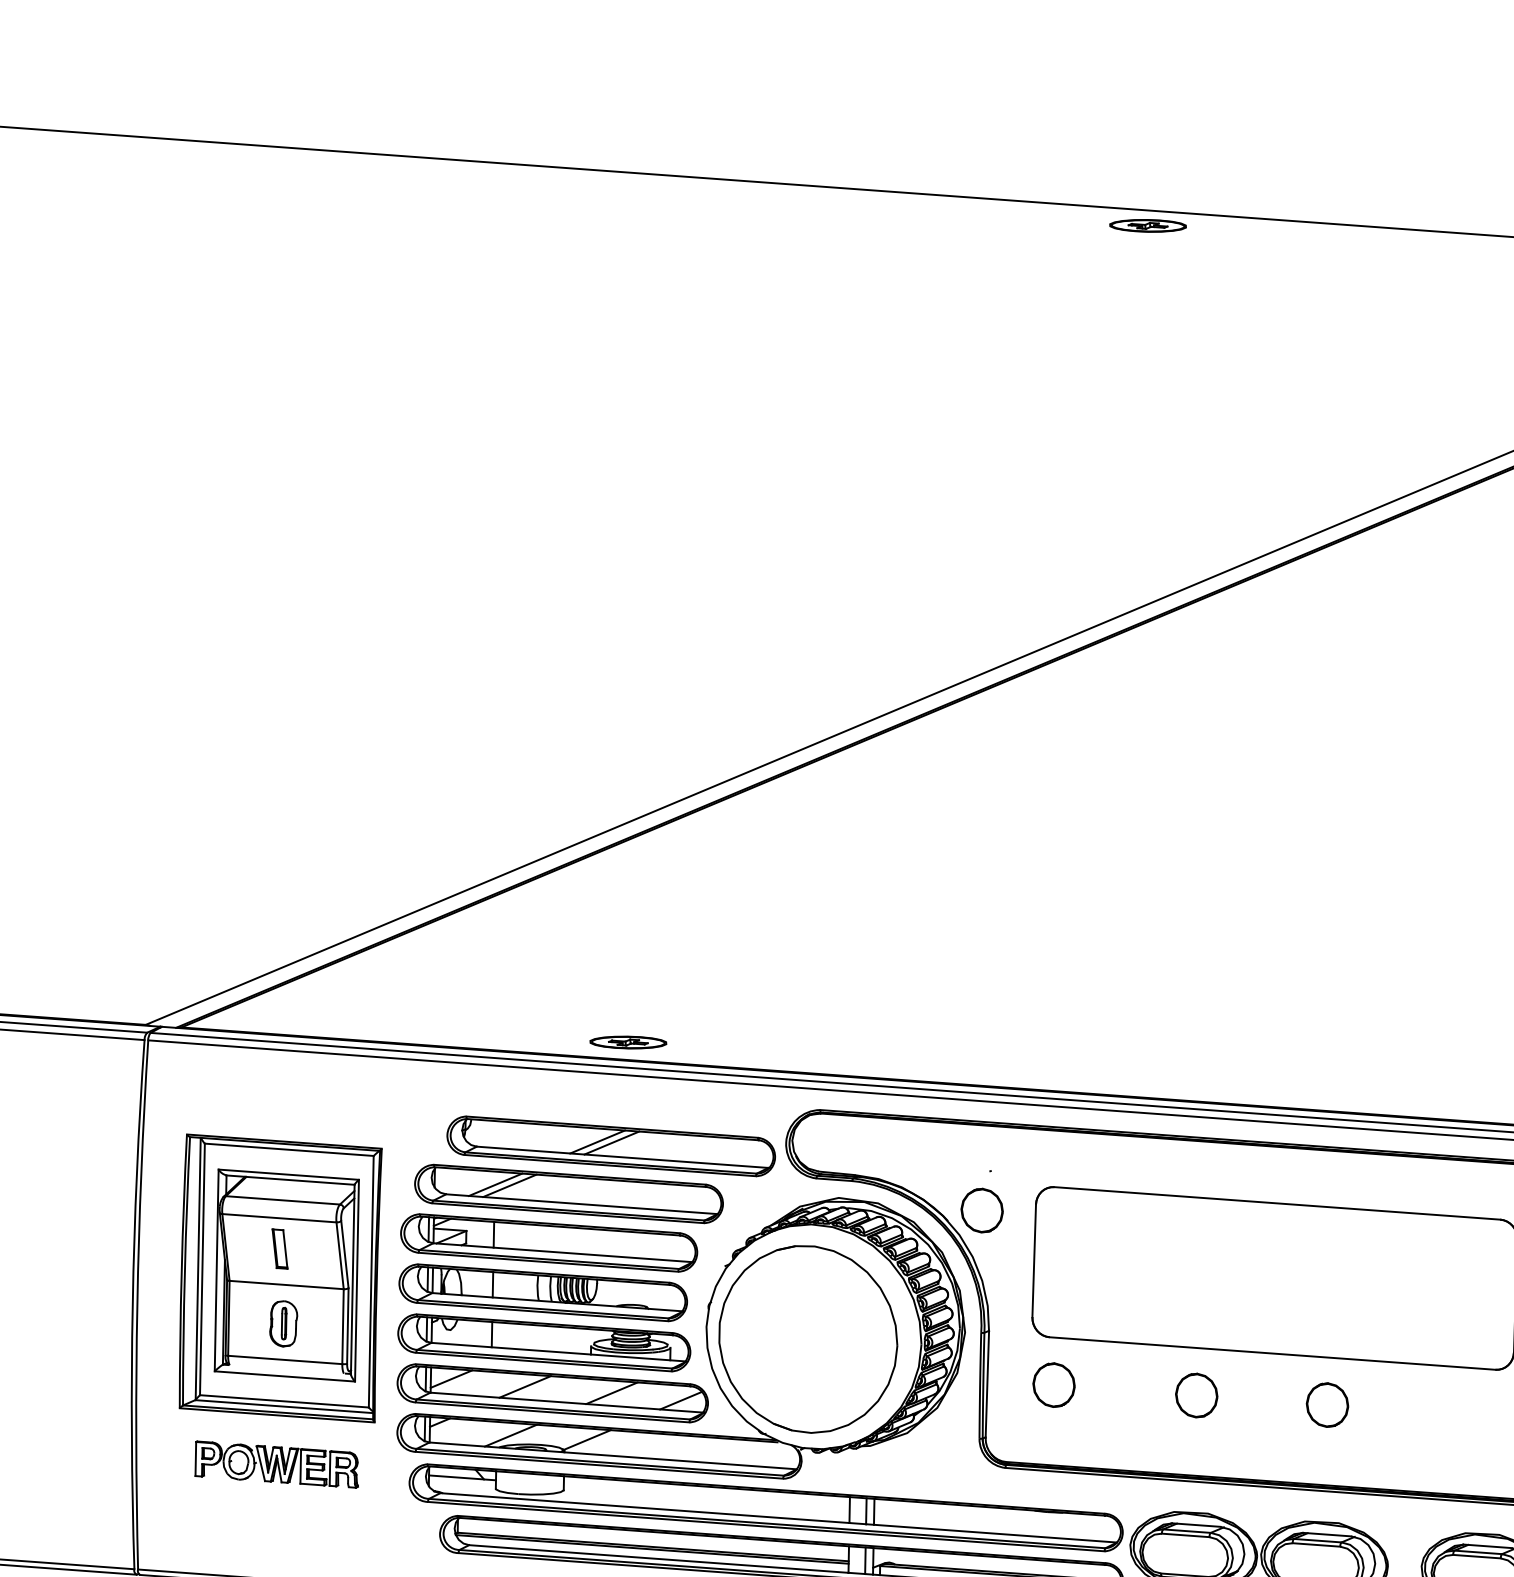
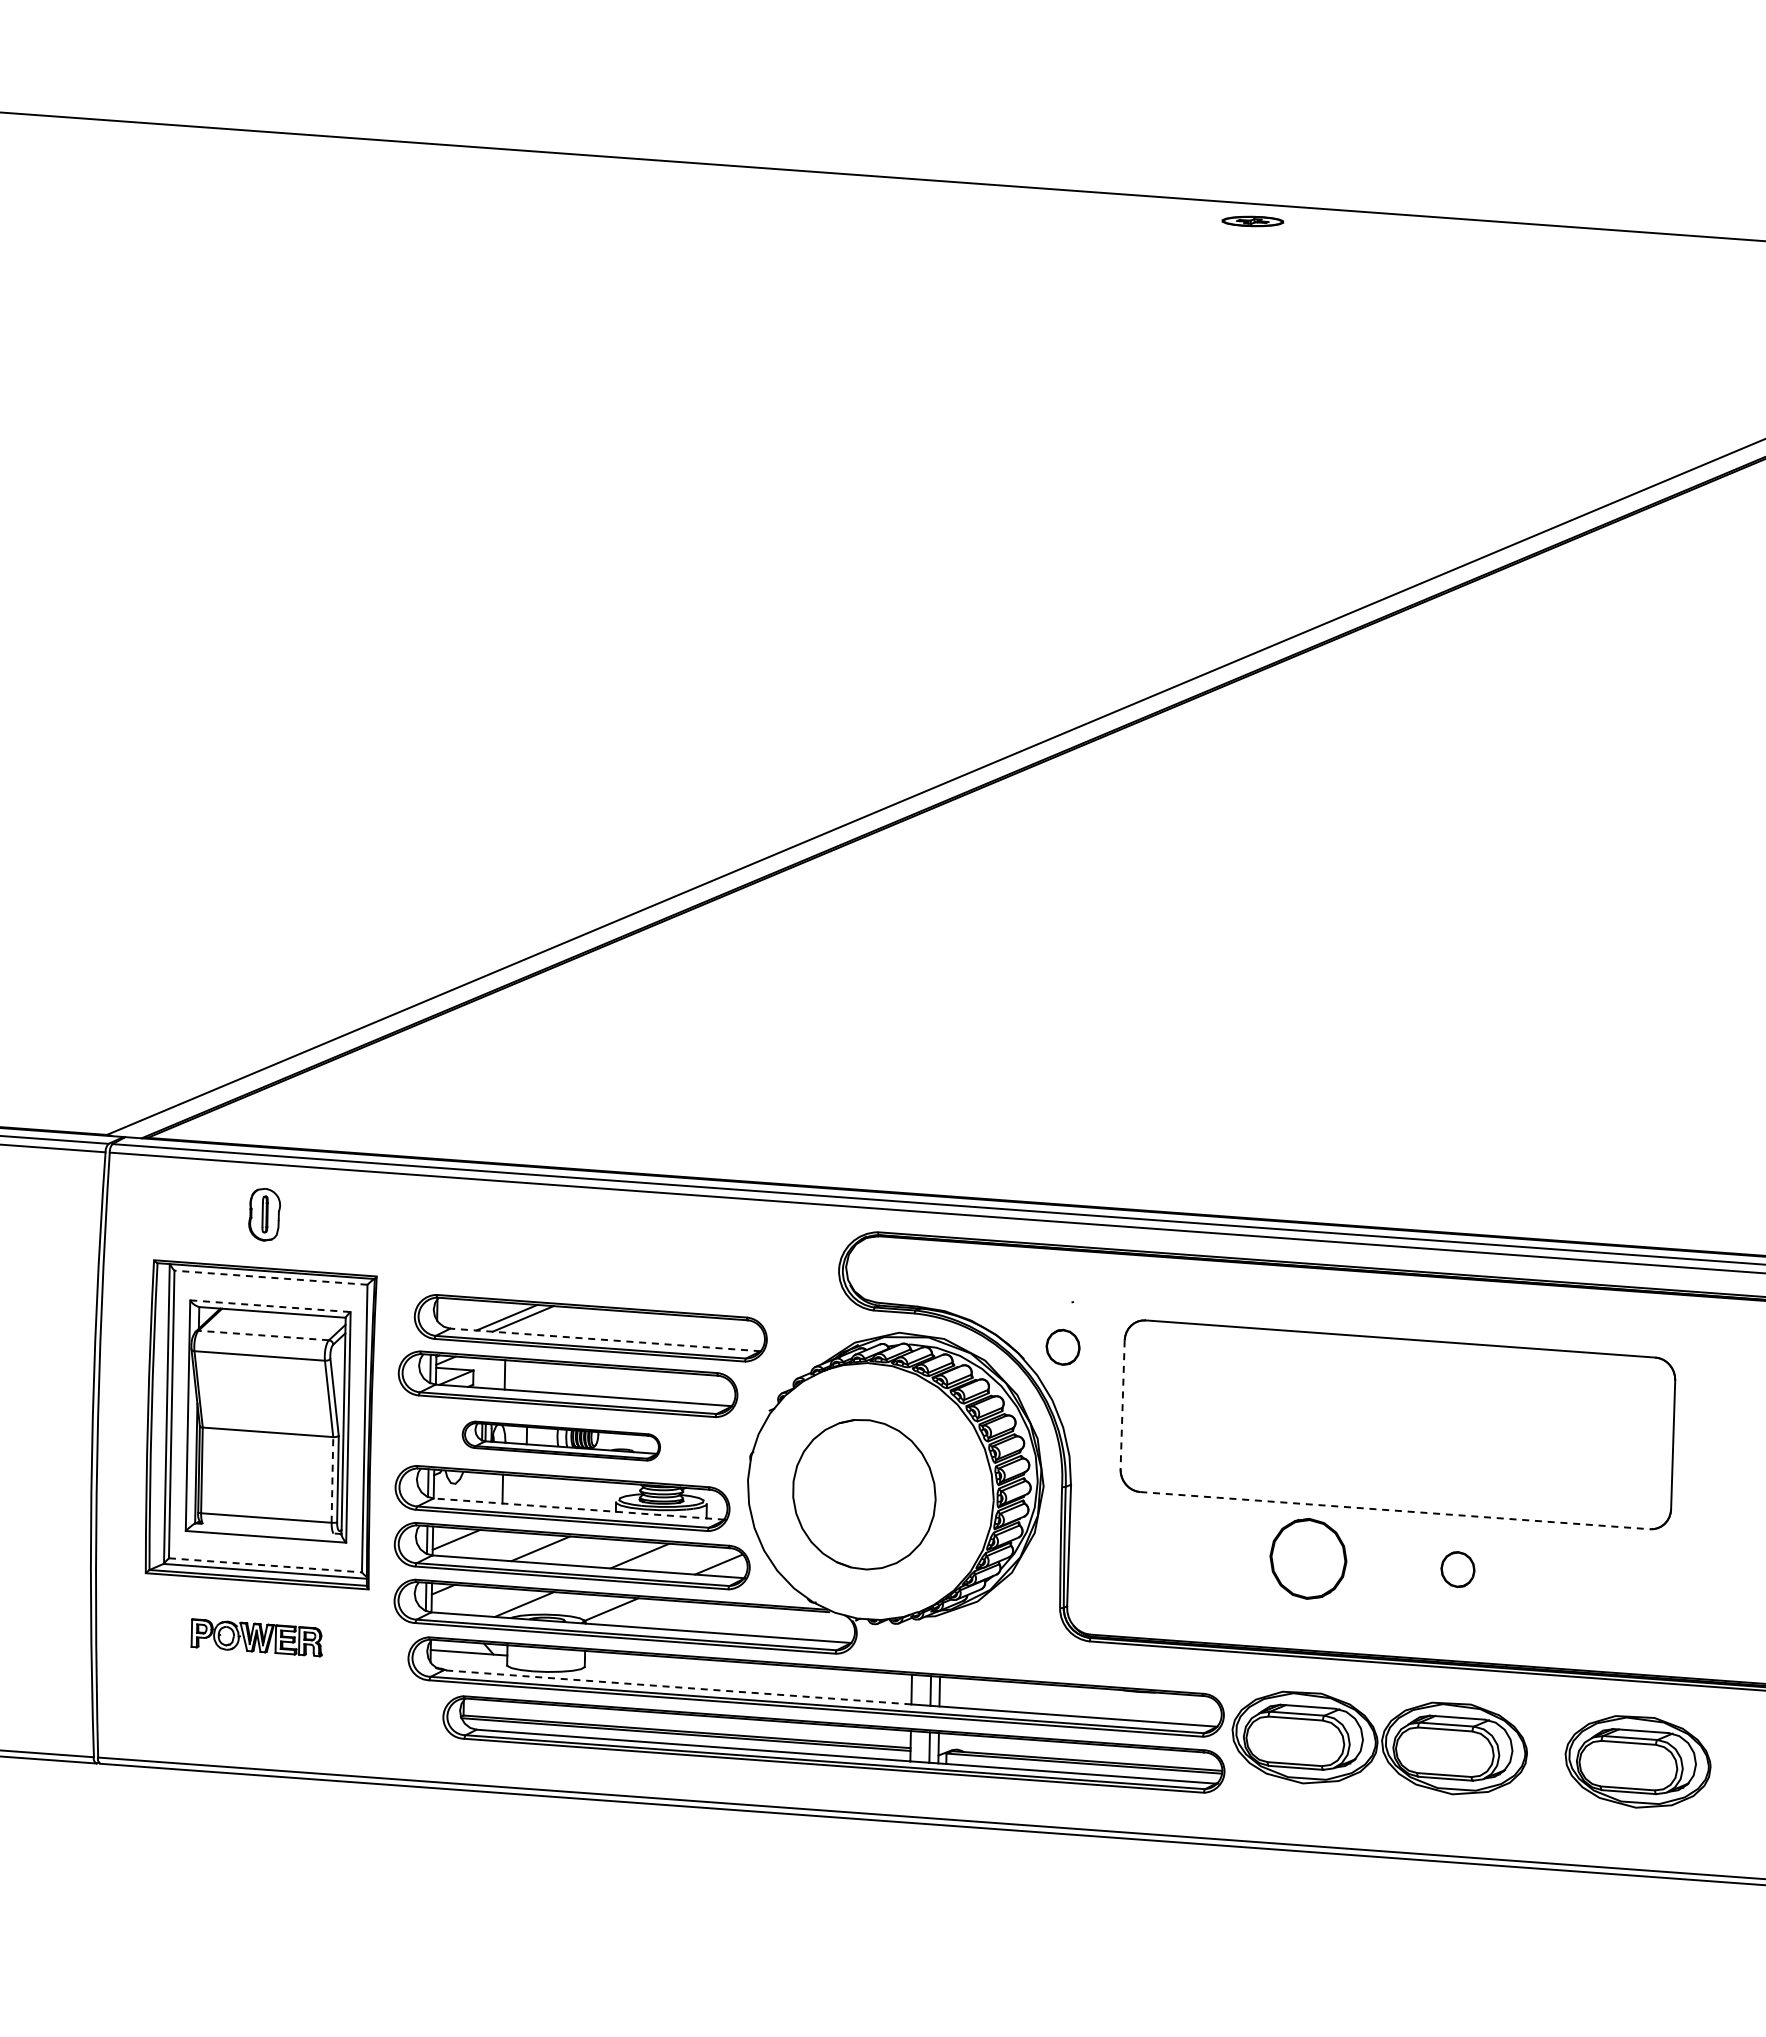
part: (1147, 225) -> (1252, 221), size x0.7
part: (628, 1042) -> (658, 1154), removed
part: (610, 1146) -> (638, 1273), removed
line: (288, 1149) -> (270, 1277), solid -> dashed
line: (288, 1174) -> (270, 1306), solid -> dashed
line: (282, 1200) -> (263, 1335), solid -> dashed
line: (581, 1203) -> (605, 1339), solid -> dashed
part: (981, 1210) -> (1062, 1347), size x0.7
part: (280, 1248) -> (260, 1390), removed
line: (1034, 1261) -> (1122, 1405), solid -> dashed
part: (543, 1292) -> (561, 1440), size x0.6
part: (283, 1323) -> (264, 1214), moved
line: (343, 1326) -> (332, 1479), solid -> dashed
part: (808, 1339) -> (864, 1494), size x0.7
line: (558, 1352) -> (578, 1509), solid -> dashed
line: (1272, 1353) -> (1395, 1510), solid -> dashed
part: (1053, 1384) -> (1144, 1546), removed
part: (1196, 1395) -> (1308, 1558), size x1.6
line: (284, 1401) -> (265, 1565), solid -> dashed
part: (1327, 1405) -> (1457, 1569), size x0.7
part: (276, 1464) -> (256, 1637), size x0.7
line: (644, 1508) -> (677, 1687), solid -> dashed

